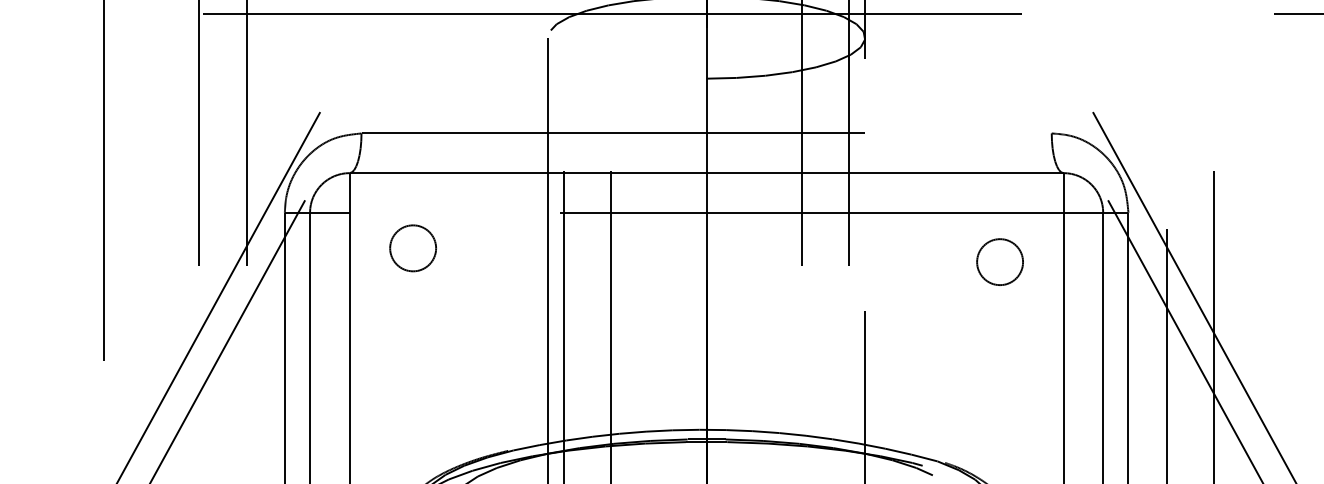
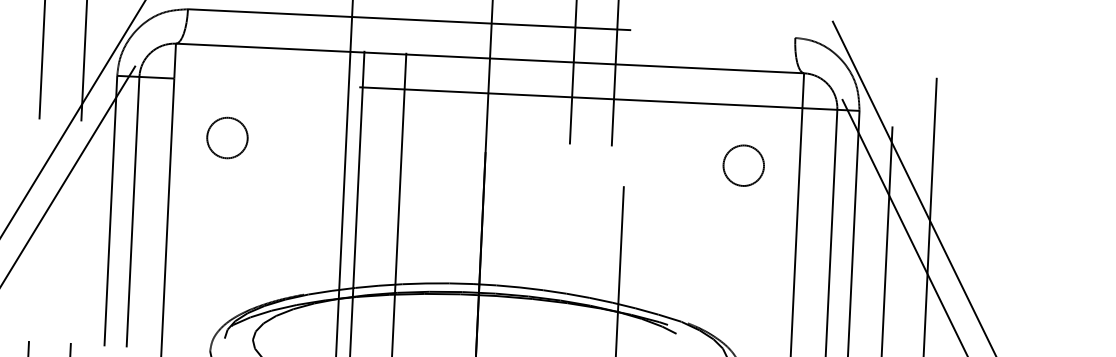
circle: (412, 248) -> (226, 138), moved
circle: (999, 261) -> (743, 165), moved

